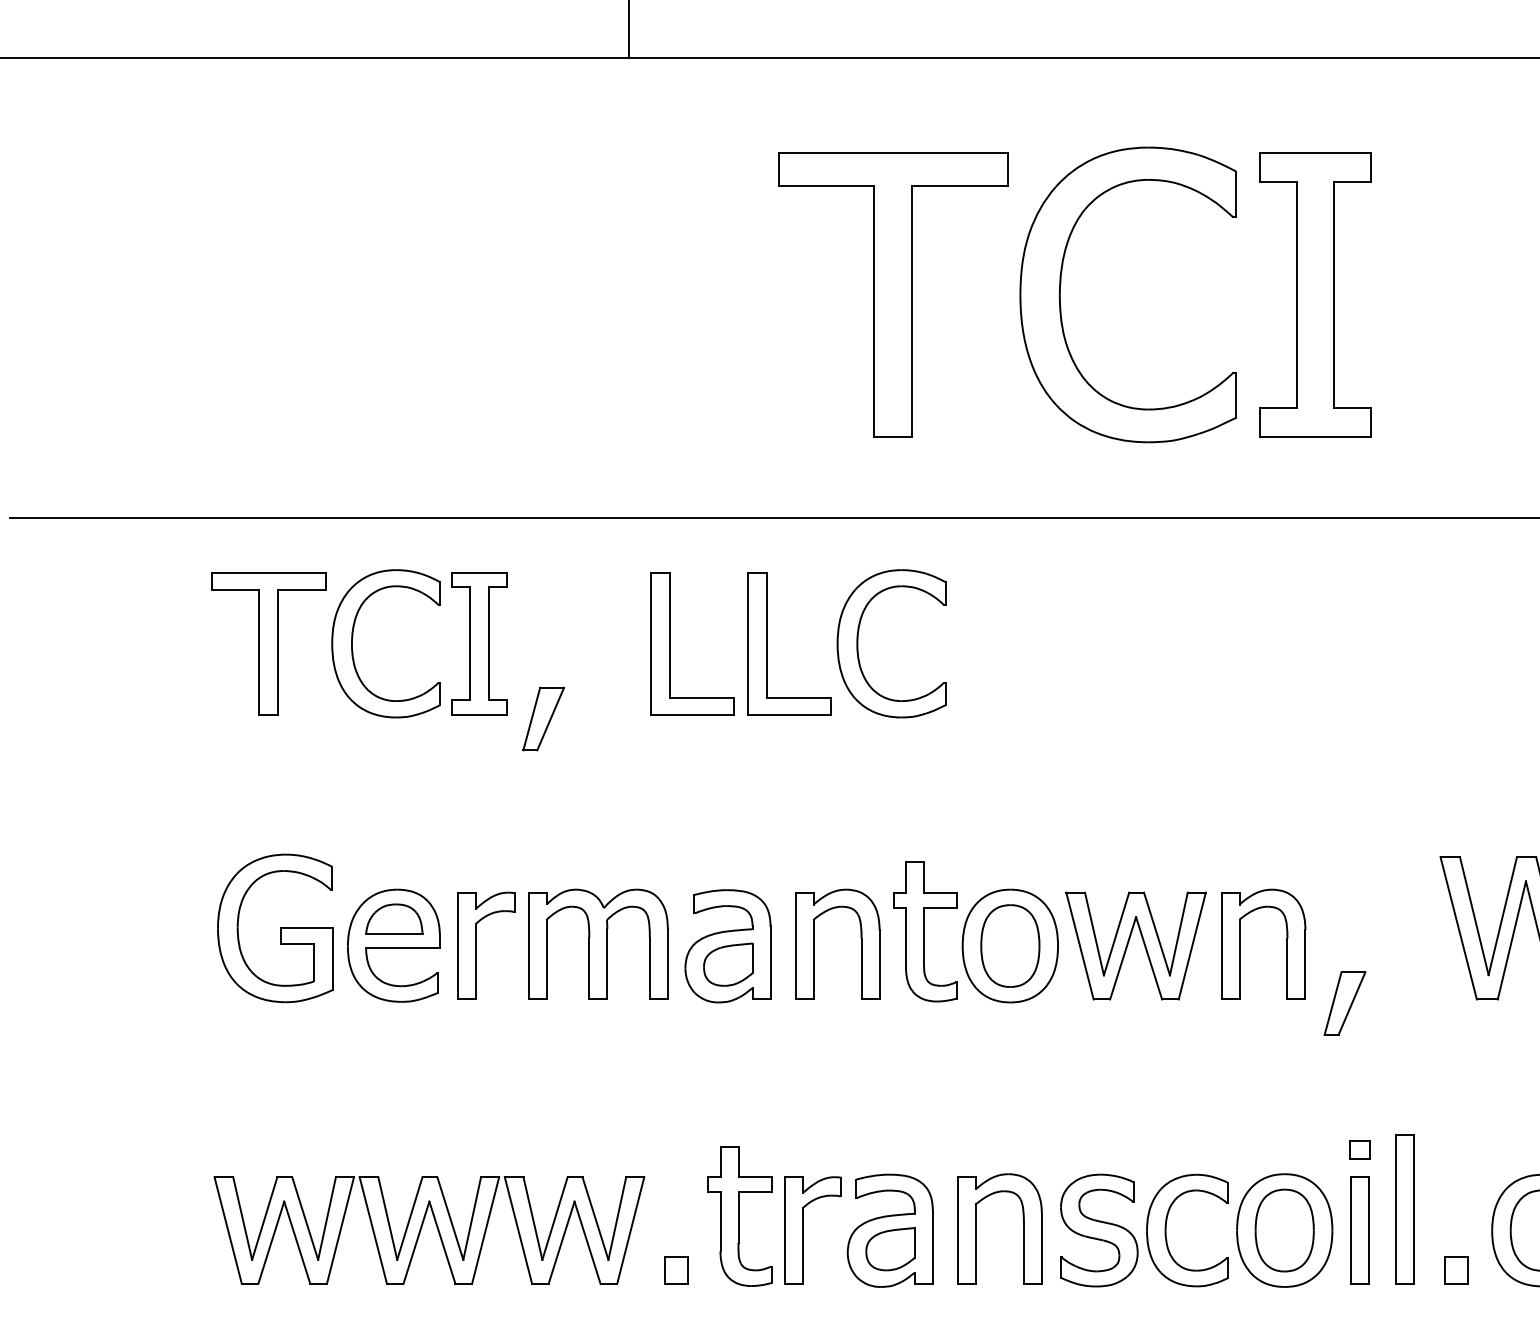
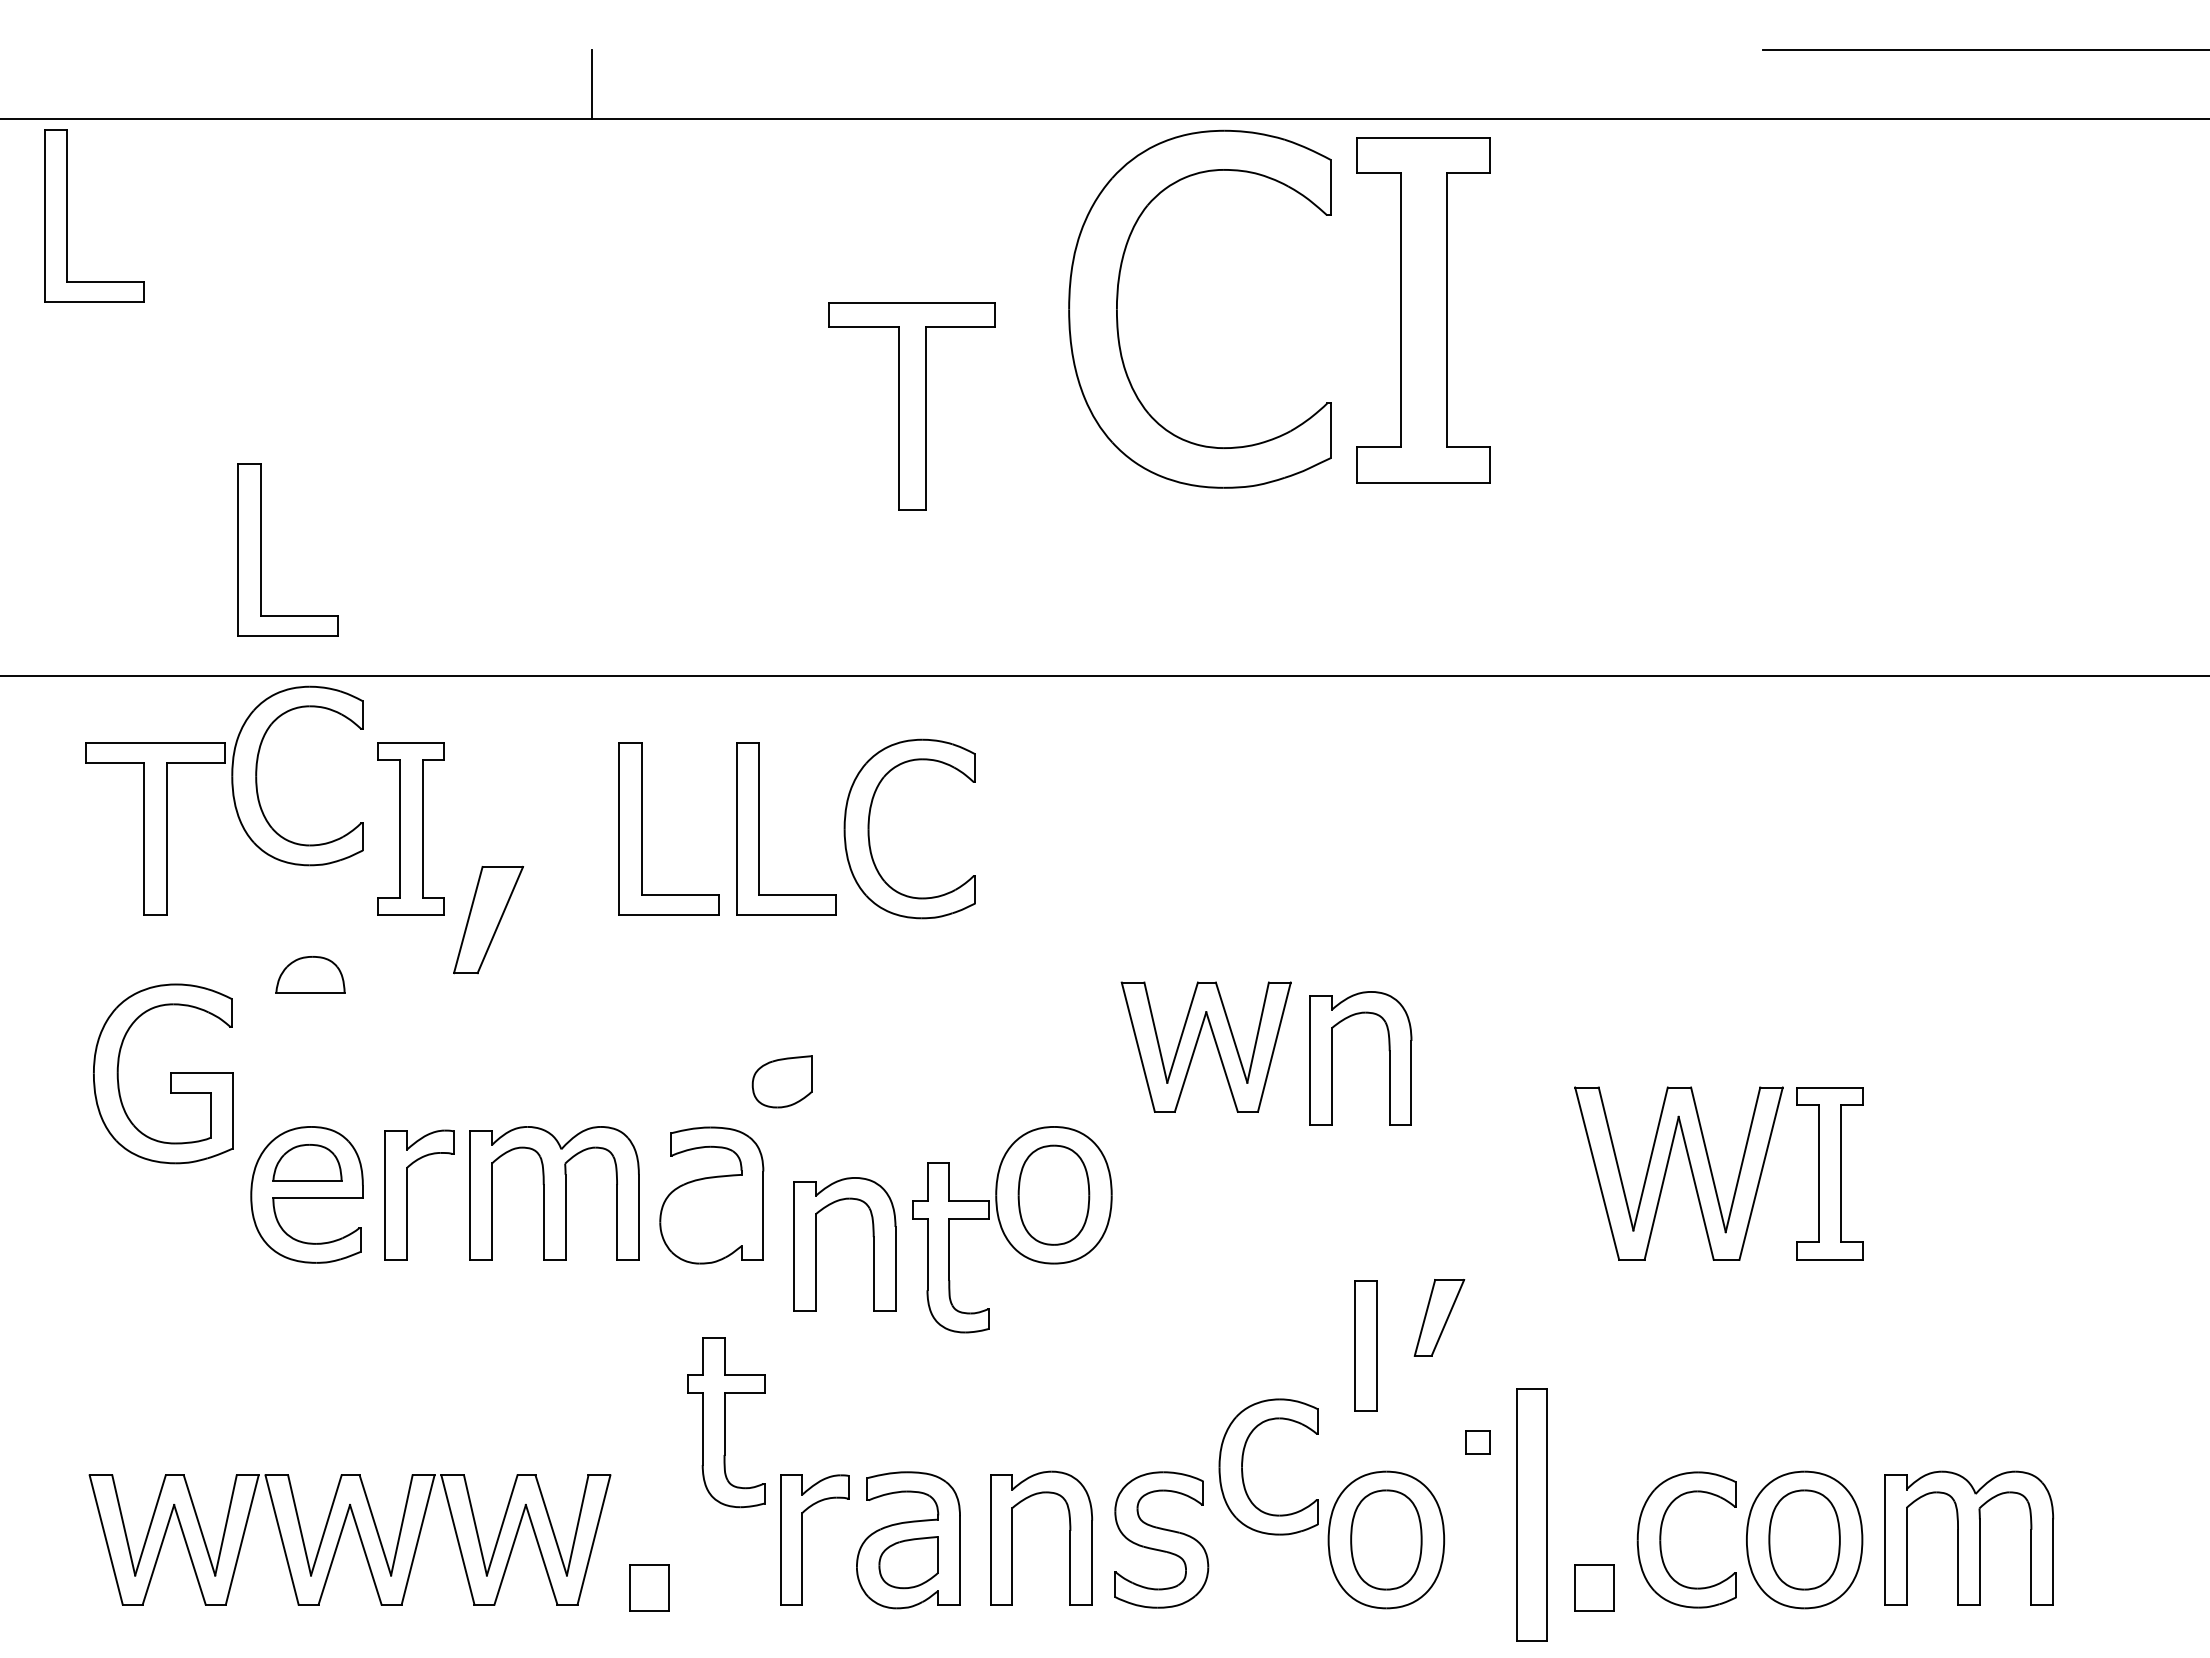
part: (196, 137) -> (67, 215), added
part: (1061, 286) -> (1118, 298), moved
part: (893, 295) -> (912, 406), size x0.6
part: (1315, 295) -> (1423, 310), moved
part: (356, 413) -> (261, 549), added
part: (353, 643) -> (257, 775), moved
part: (543, 719) -> (488, 920), size x1.4
part: (396, 763) -> (310, 974), added
part: (281, 928) -> (170, 1073), moved
part: (924, 931) -> (950, 1247), moved
part: (1128, 943) -> (1197, 1044), moved
part: (814, 944) -> (816, 1244), moved
part: (1240, 944) -> (1332, 1058), moved
part: (727, 964) -> (781, 1081), moved
part: (1345, 1003) -> (1439, 1317), moved
part: (1404, 1209) -> (1531, 1514), size x1.4
part: (740, 1216) -> (726, 1422), moved
part: (1166, 1226) -> (1243, 1462), moved
part: (1359, 1230) -> (1365, 1345), moved
part: (676, 1270) -> (649, 1588), size x1.4
part: (1456, 1270) -> (1594, 1588), size x1.4

